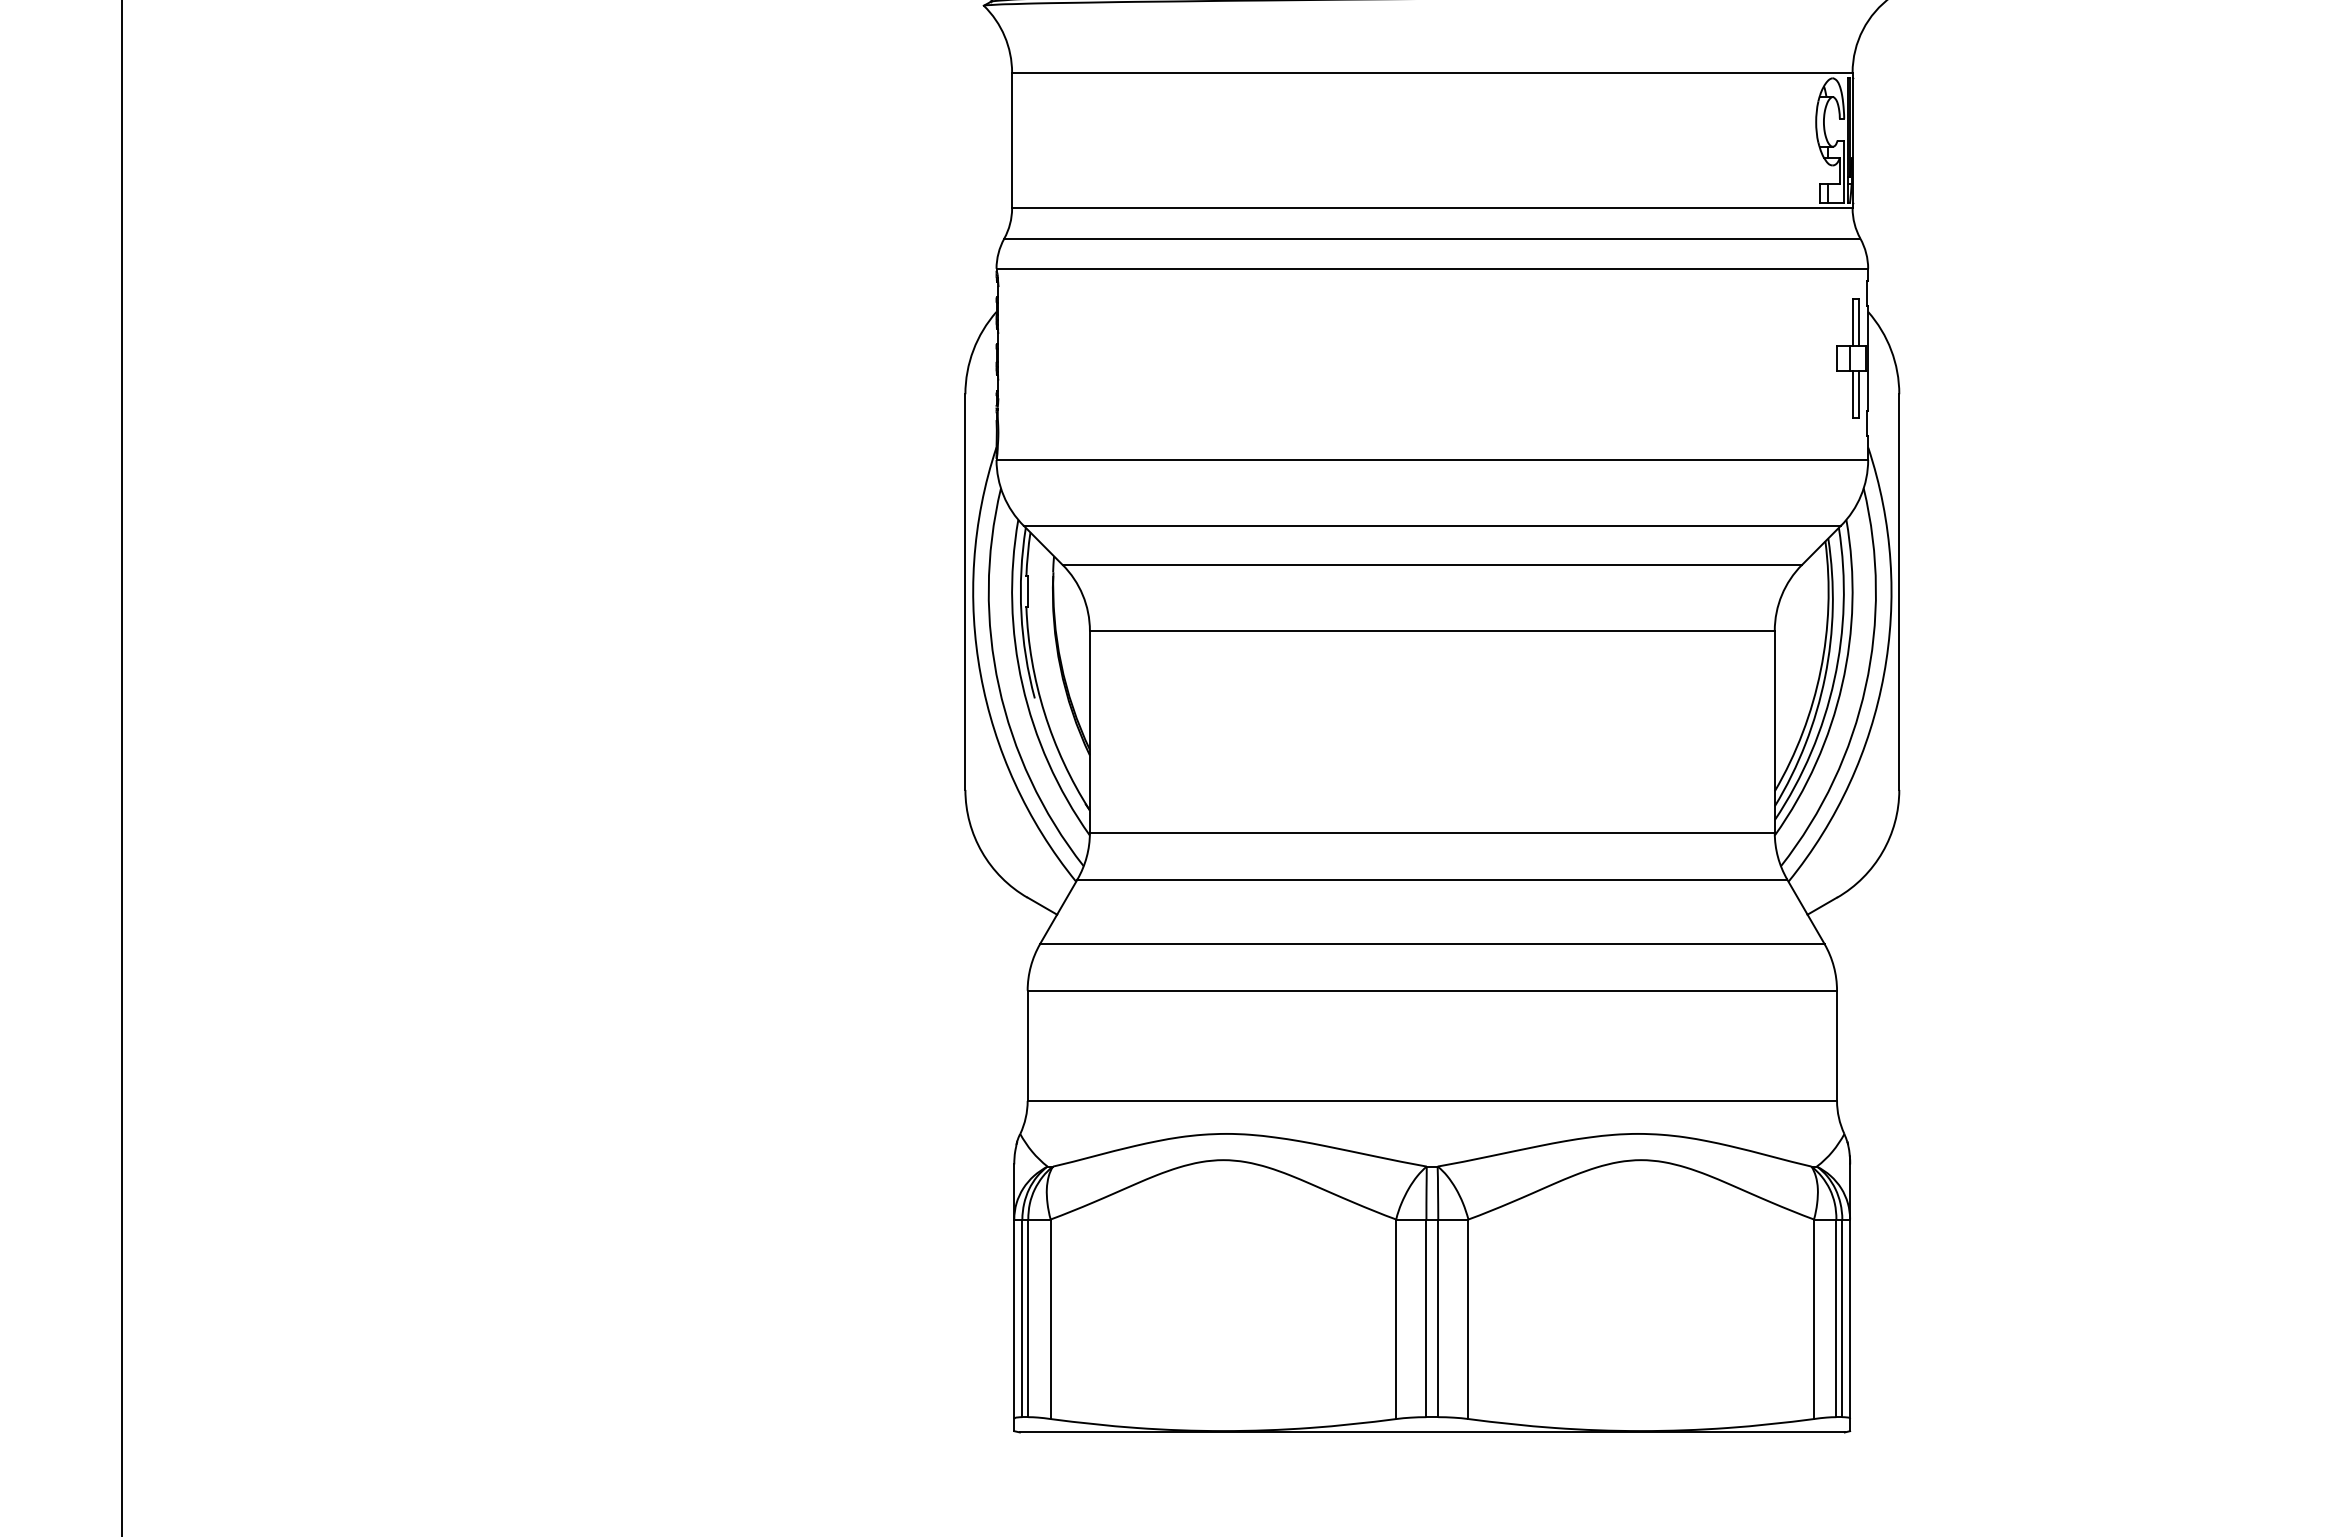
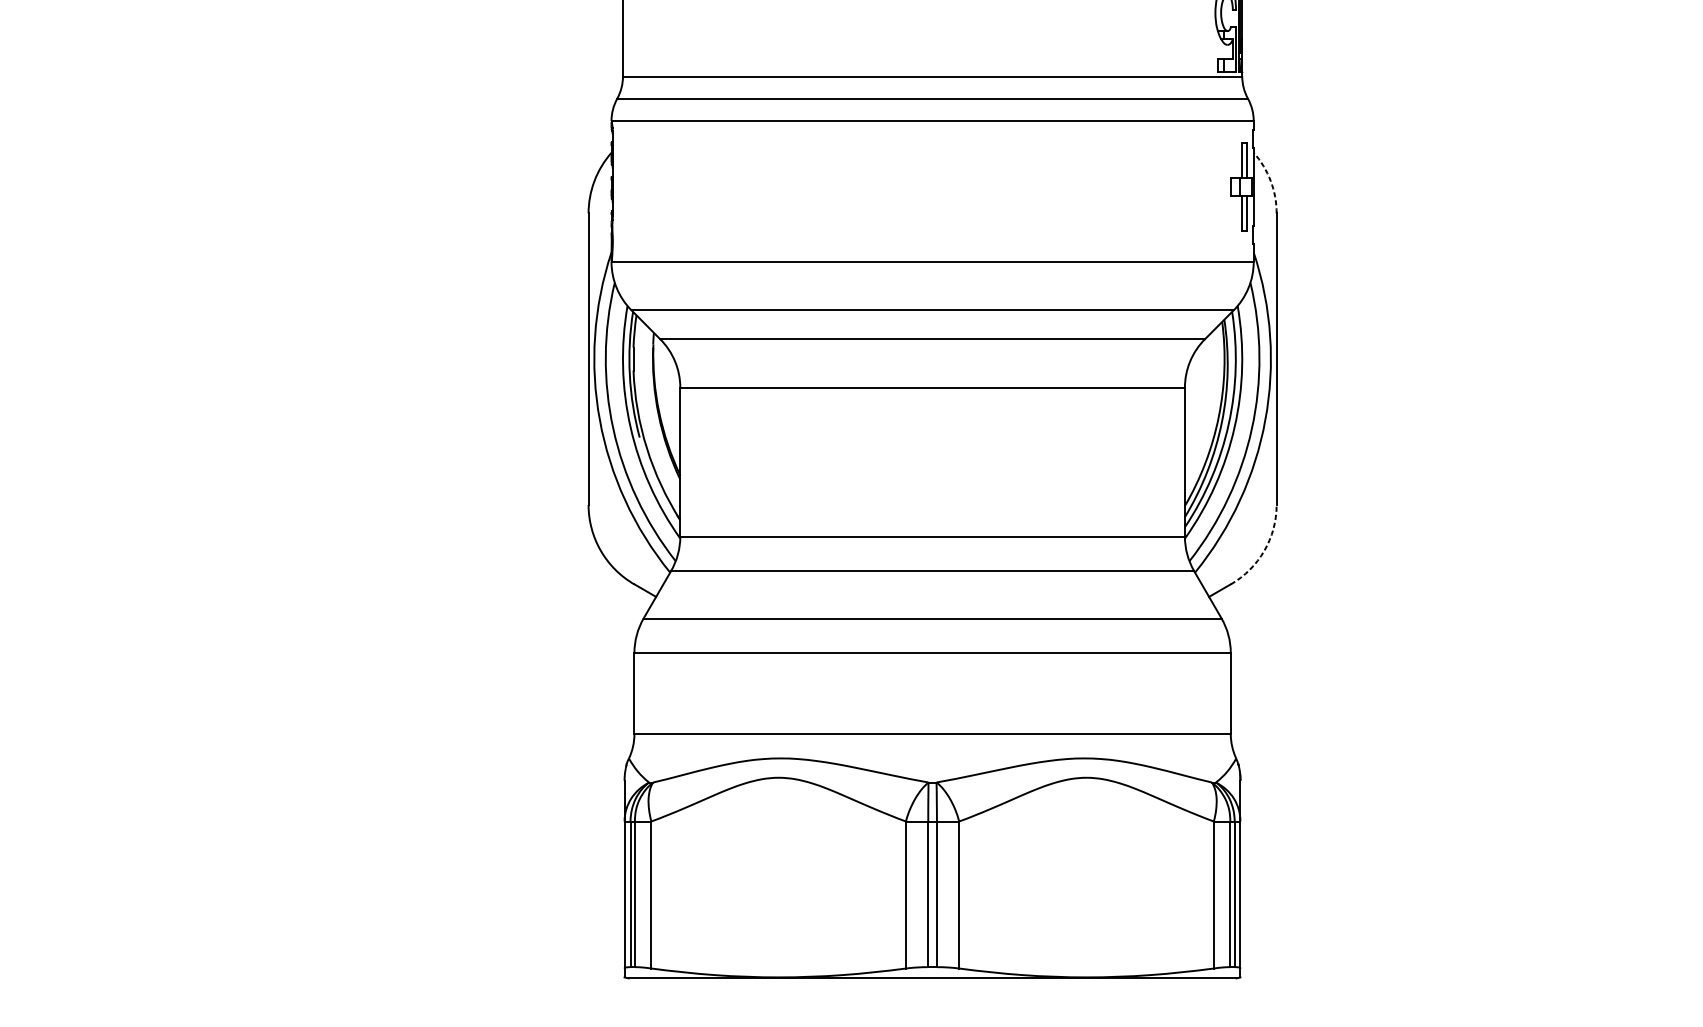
arc: (1891, 350) -> (1270, 181), solid -> dashed
arc: (1882, 852) -> (1264, 551), solid -> dashed

